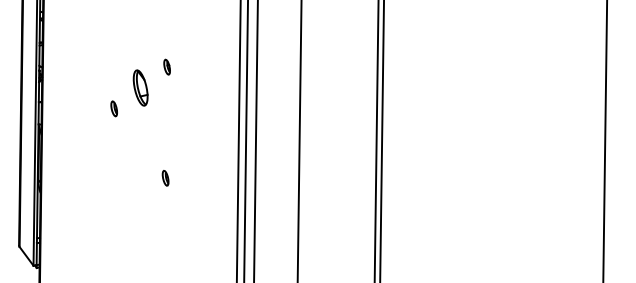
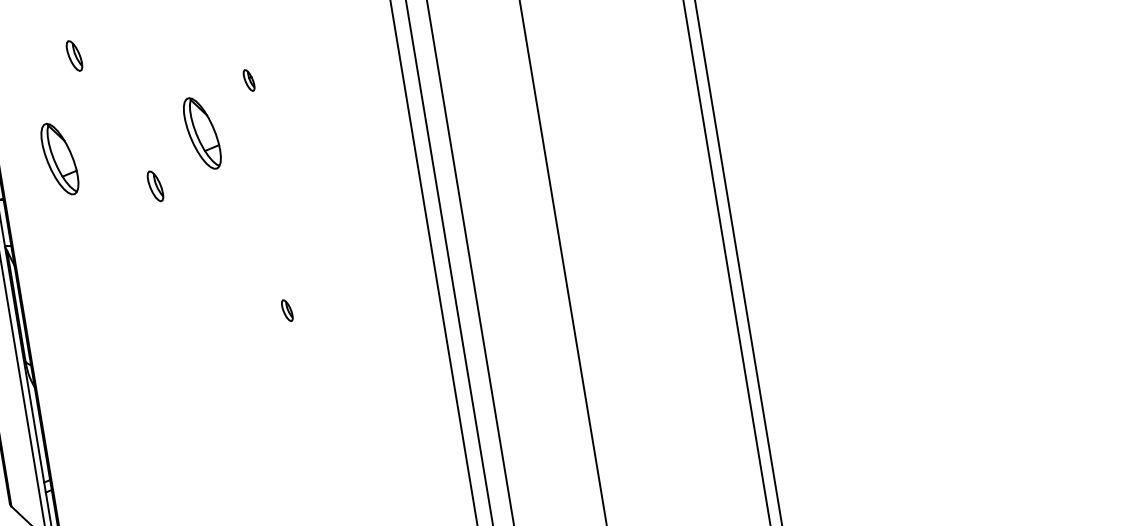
part: (86, 40) -> (72, 55), added
part: (166, 66) -> (247, 79), size x0.7
part: (71, 87) -> (59, 158), added
part: (165, 178) -> (287, 311), size x0.7

